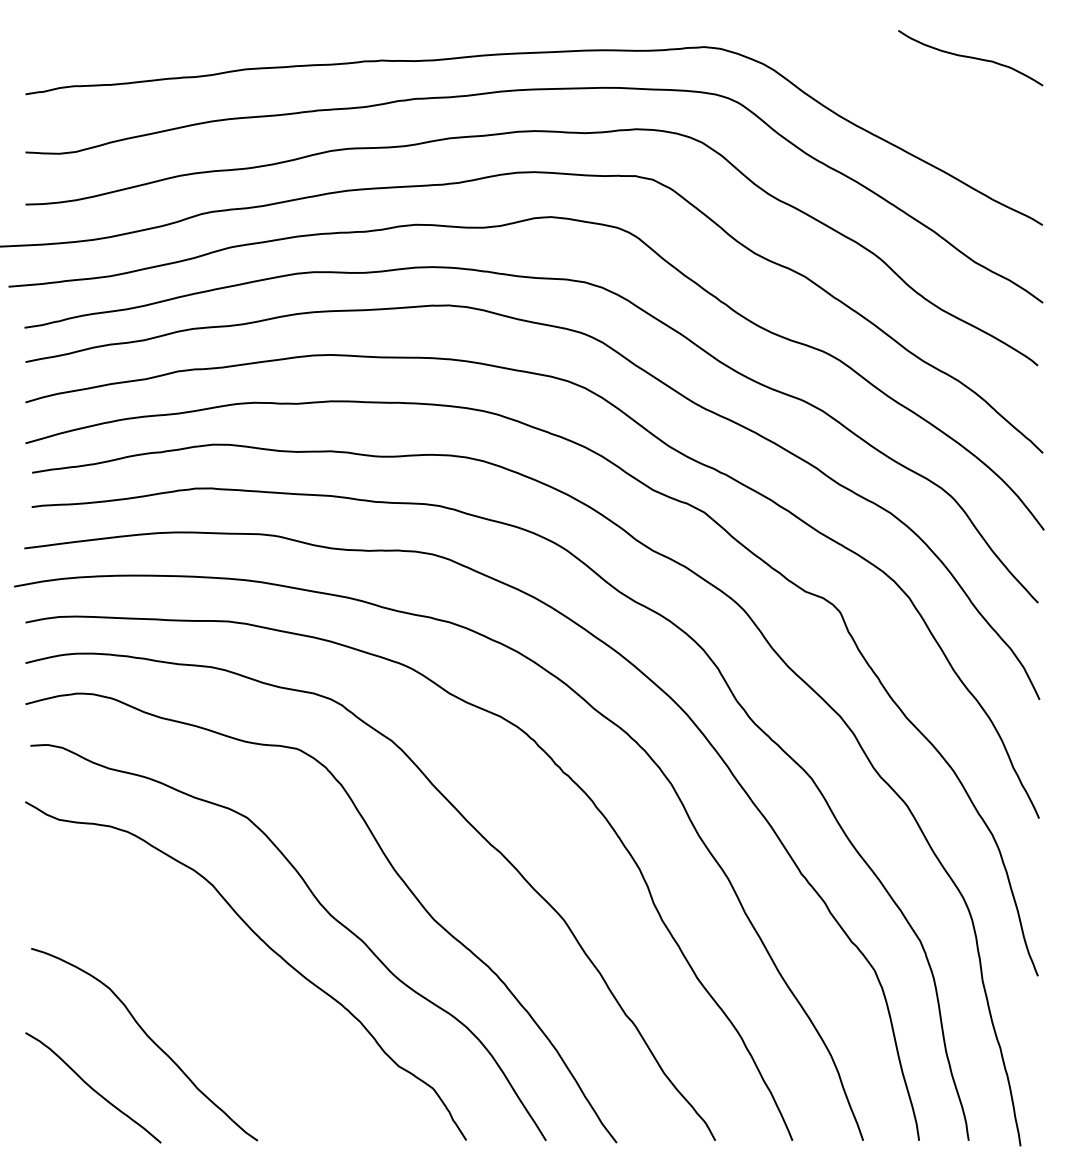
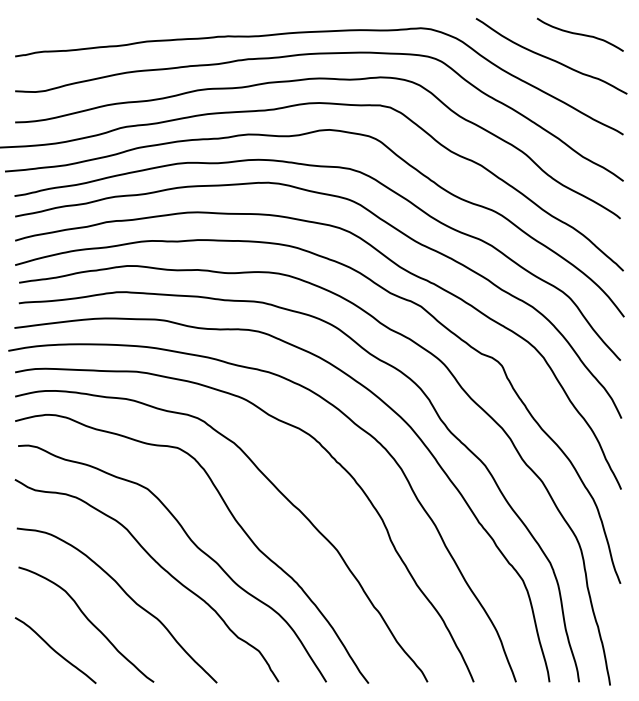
curve: (922, 97) -> (551, 58), added
curve: (211, 995) -> (126, 595), added

